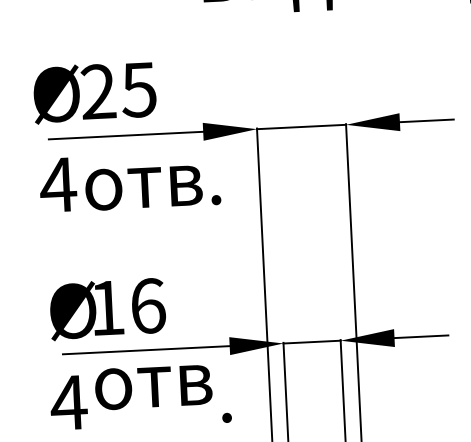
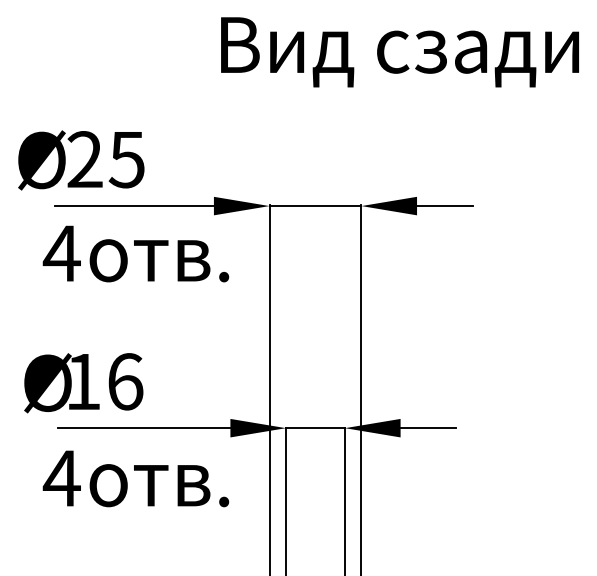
text: (95, 92) -> (81, 160), moved
text: (107, 309) -> (83, 383), moved
text: (153, 387) -> (149, 485), moved

